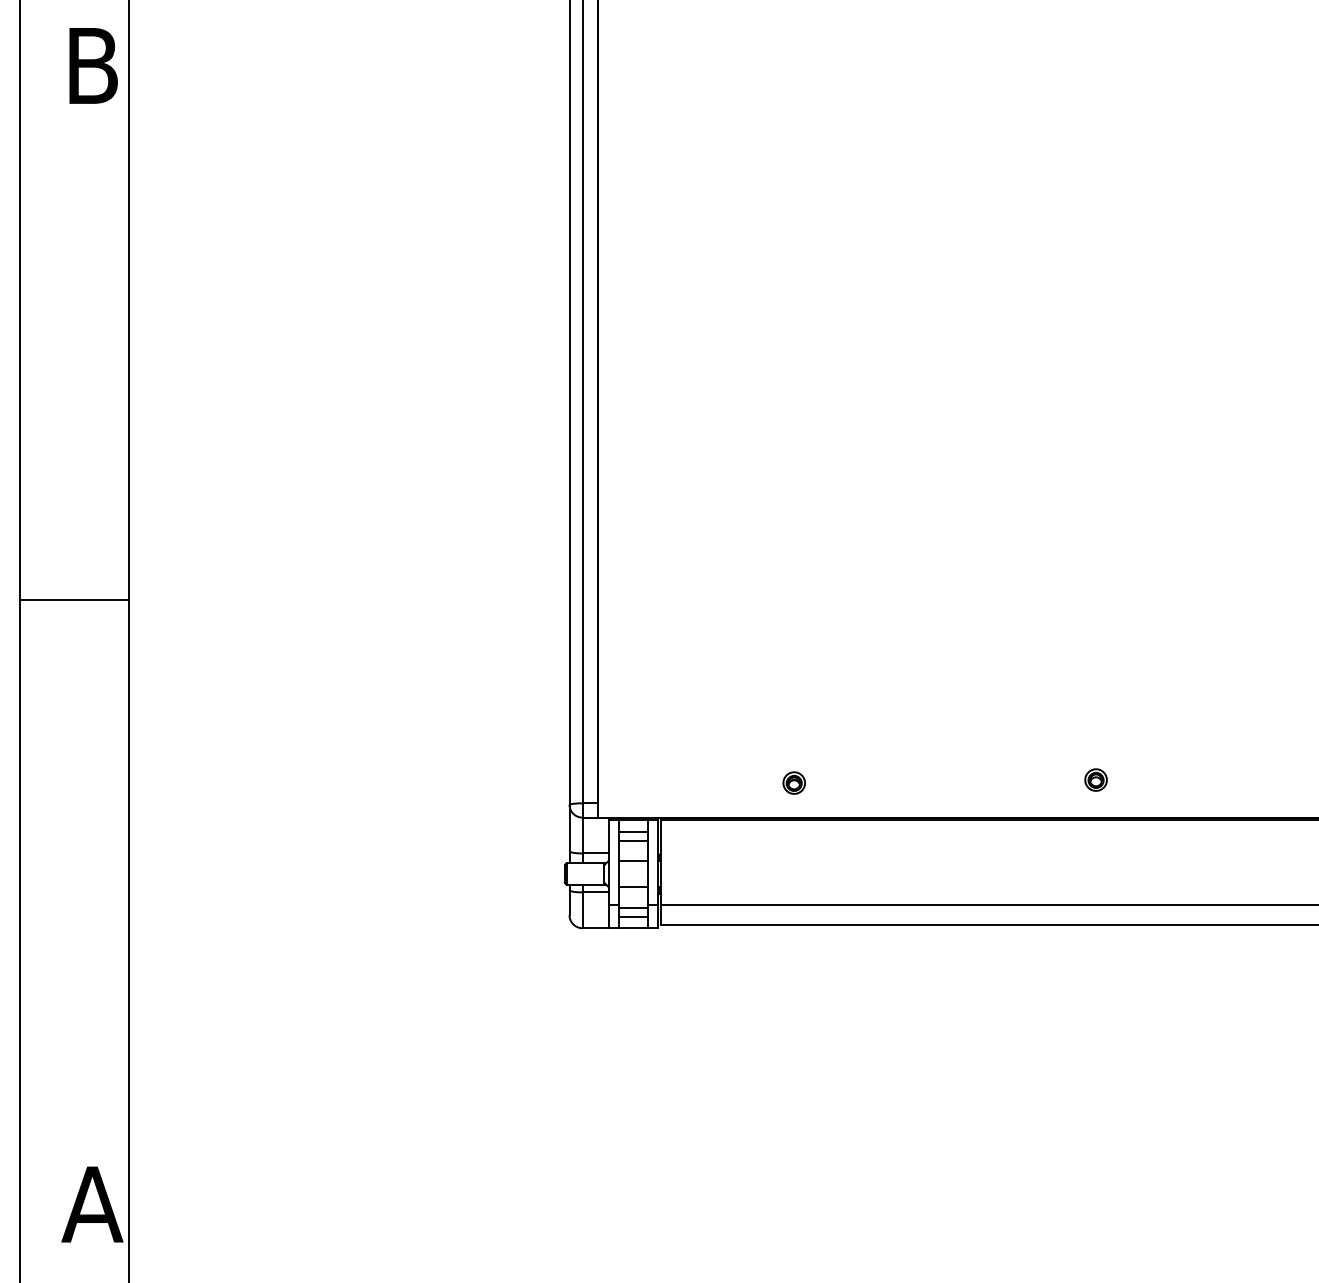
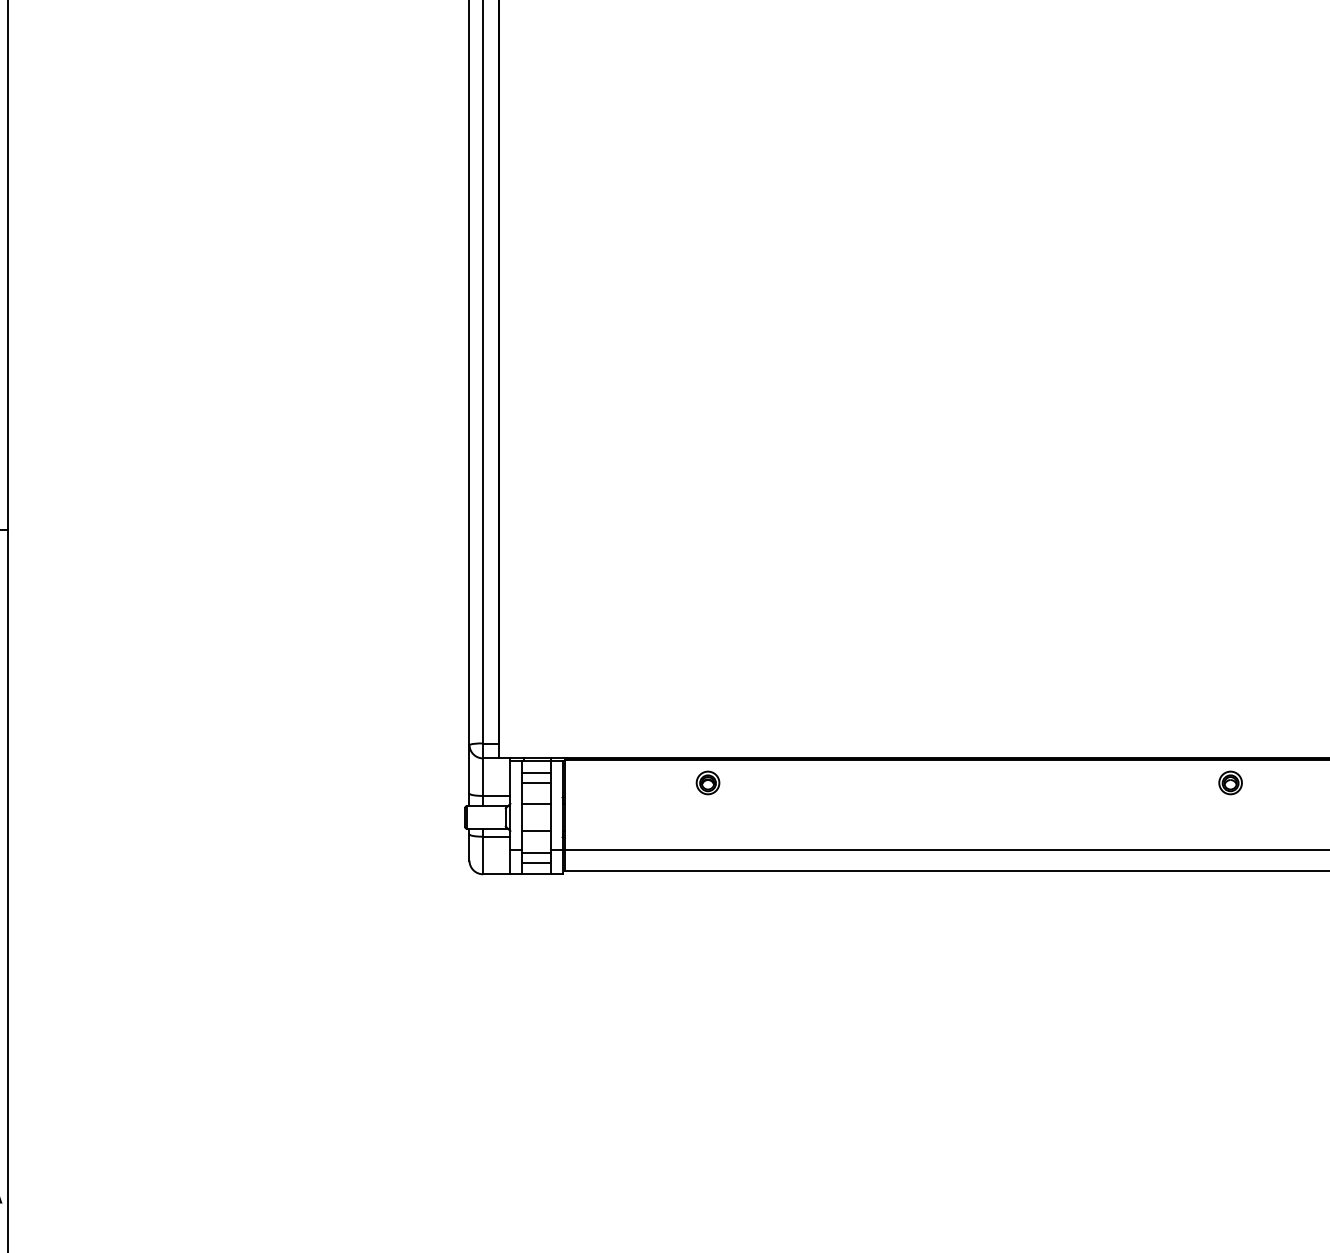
part: (1095, 779) -> (1230, 782), moved
part: (793, 782) -> (707, 782), moved

